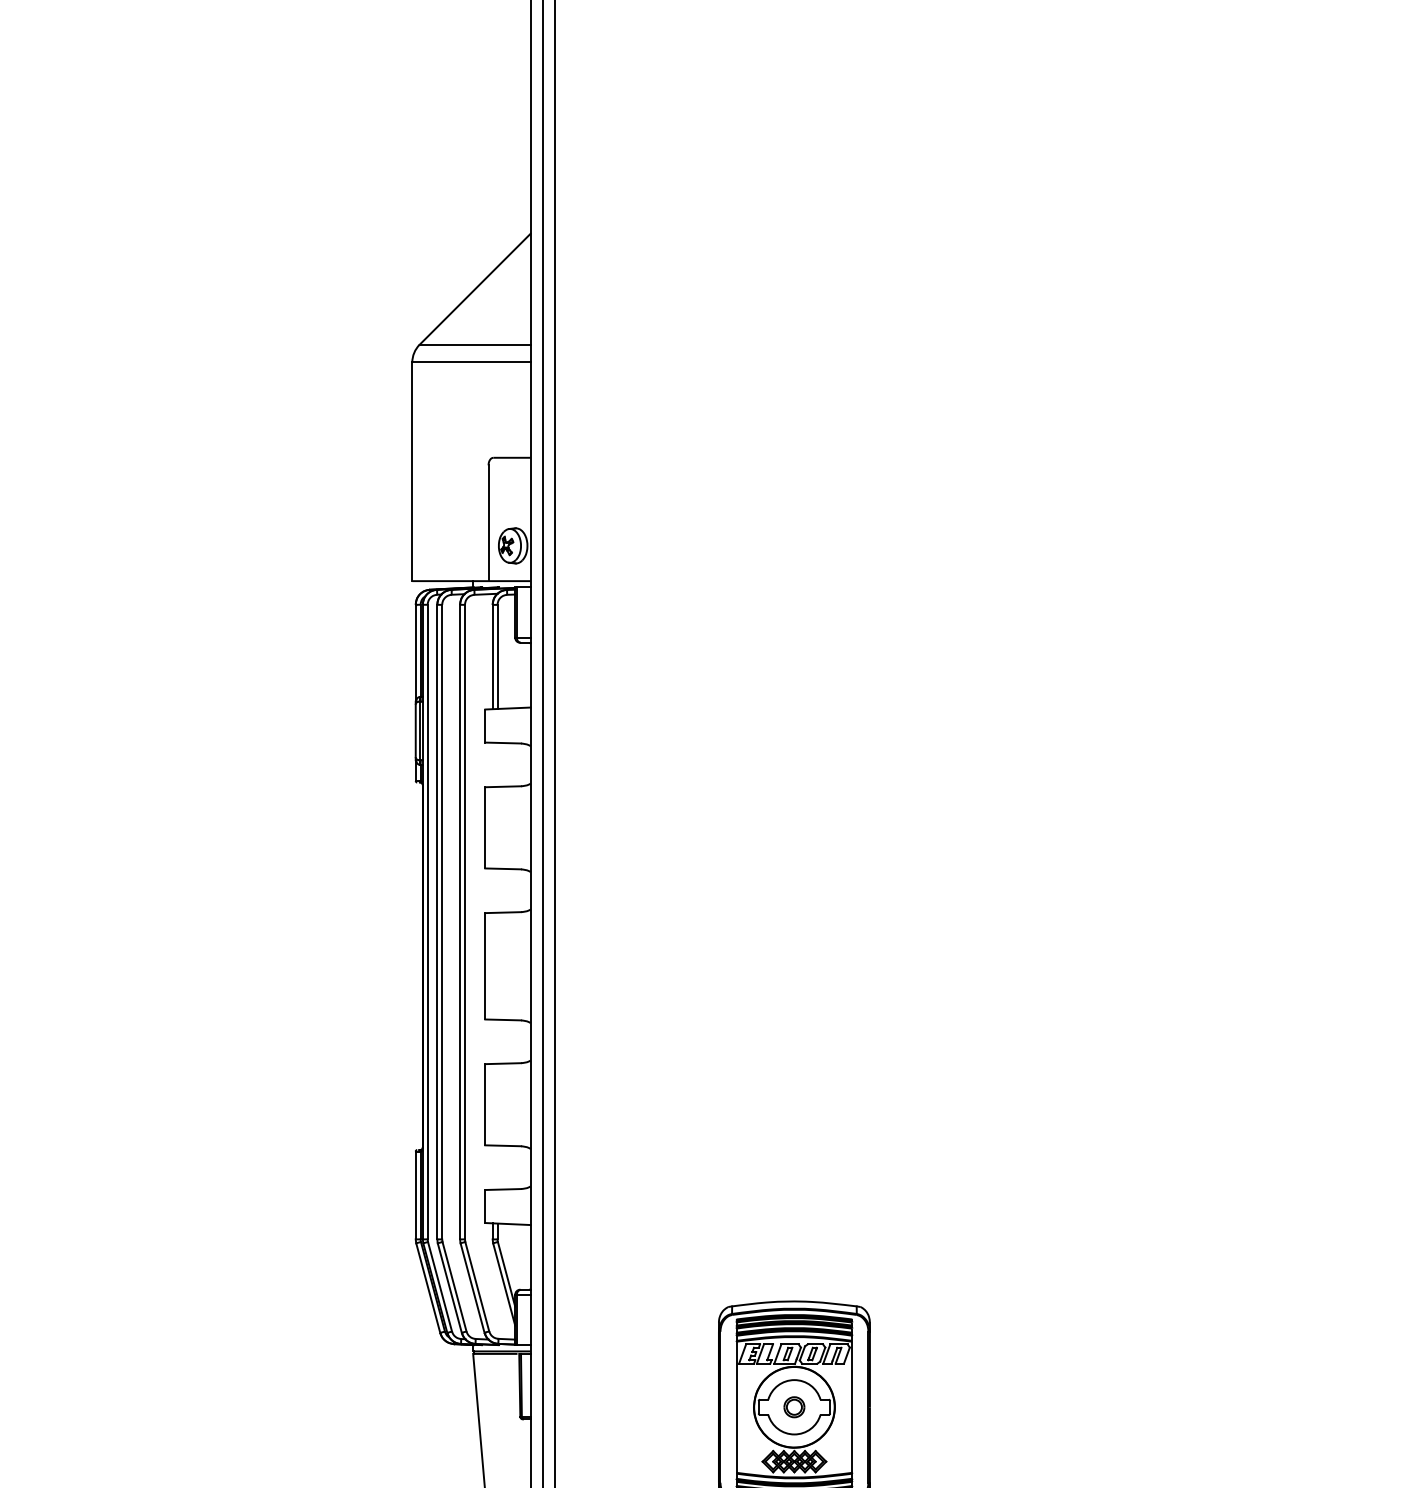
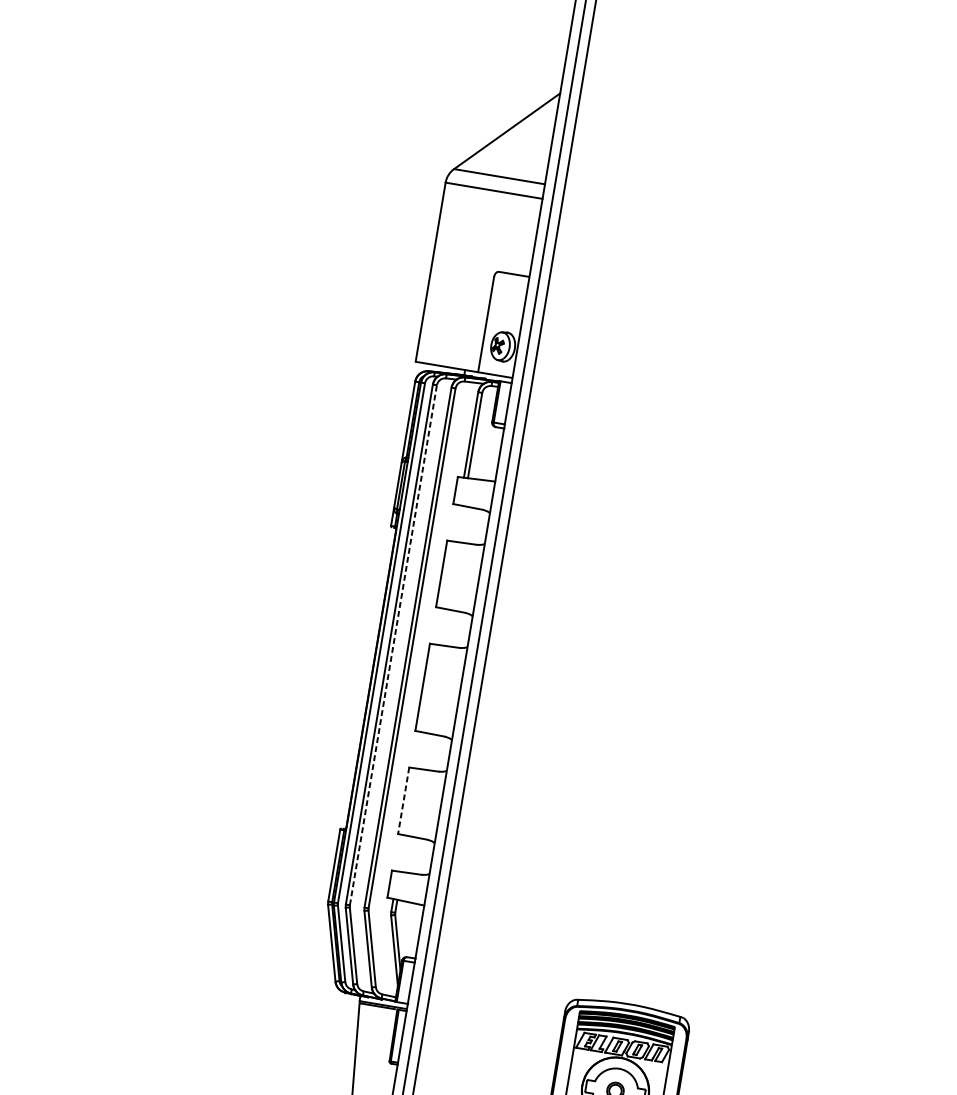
line: (442, 921) -> (393, 644), solid -> dashed
line: (485, 1104) -> (403, 800), solid -> dashed

